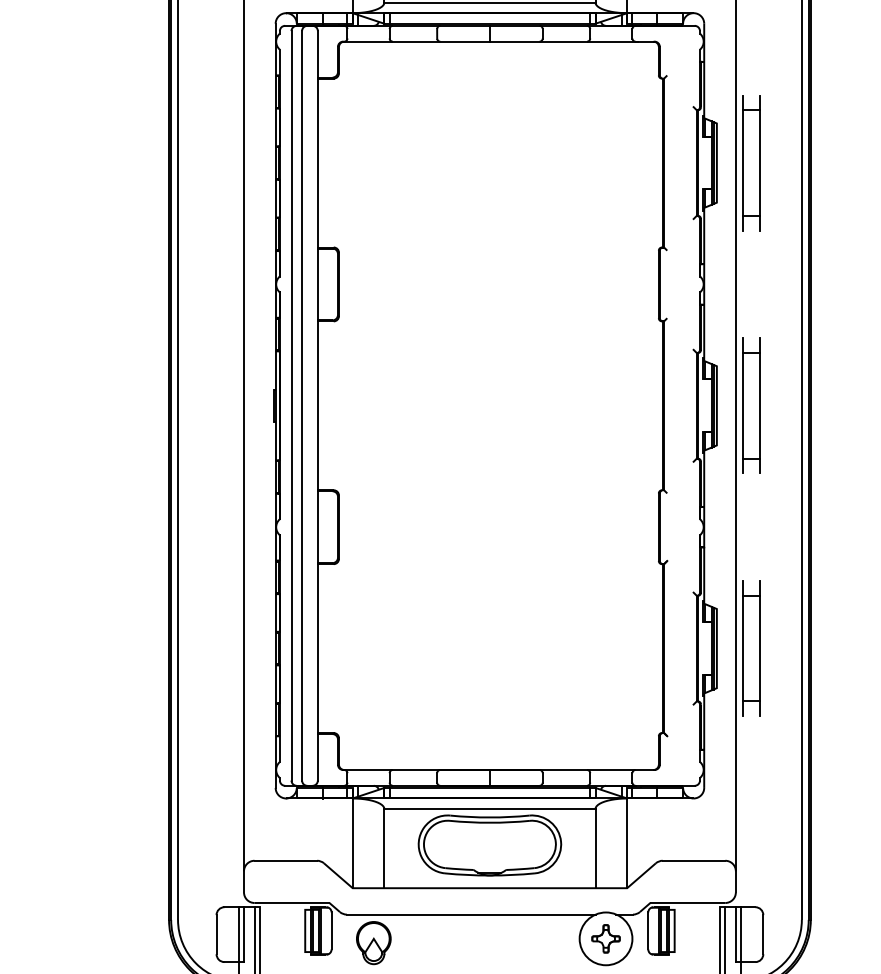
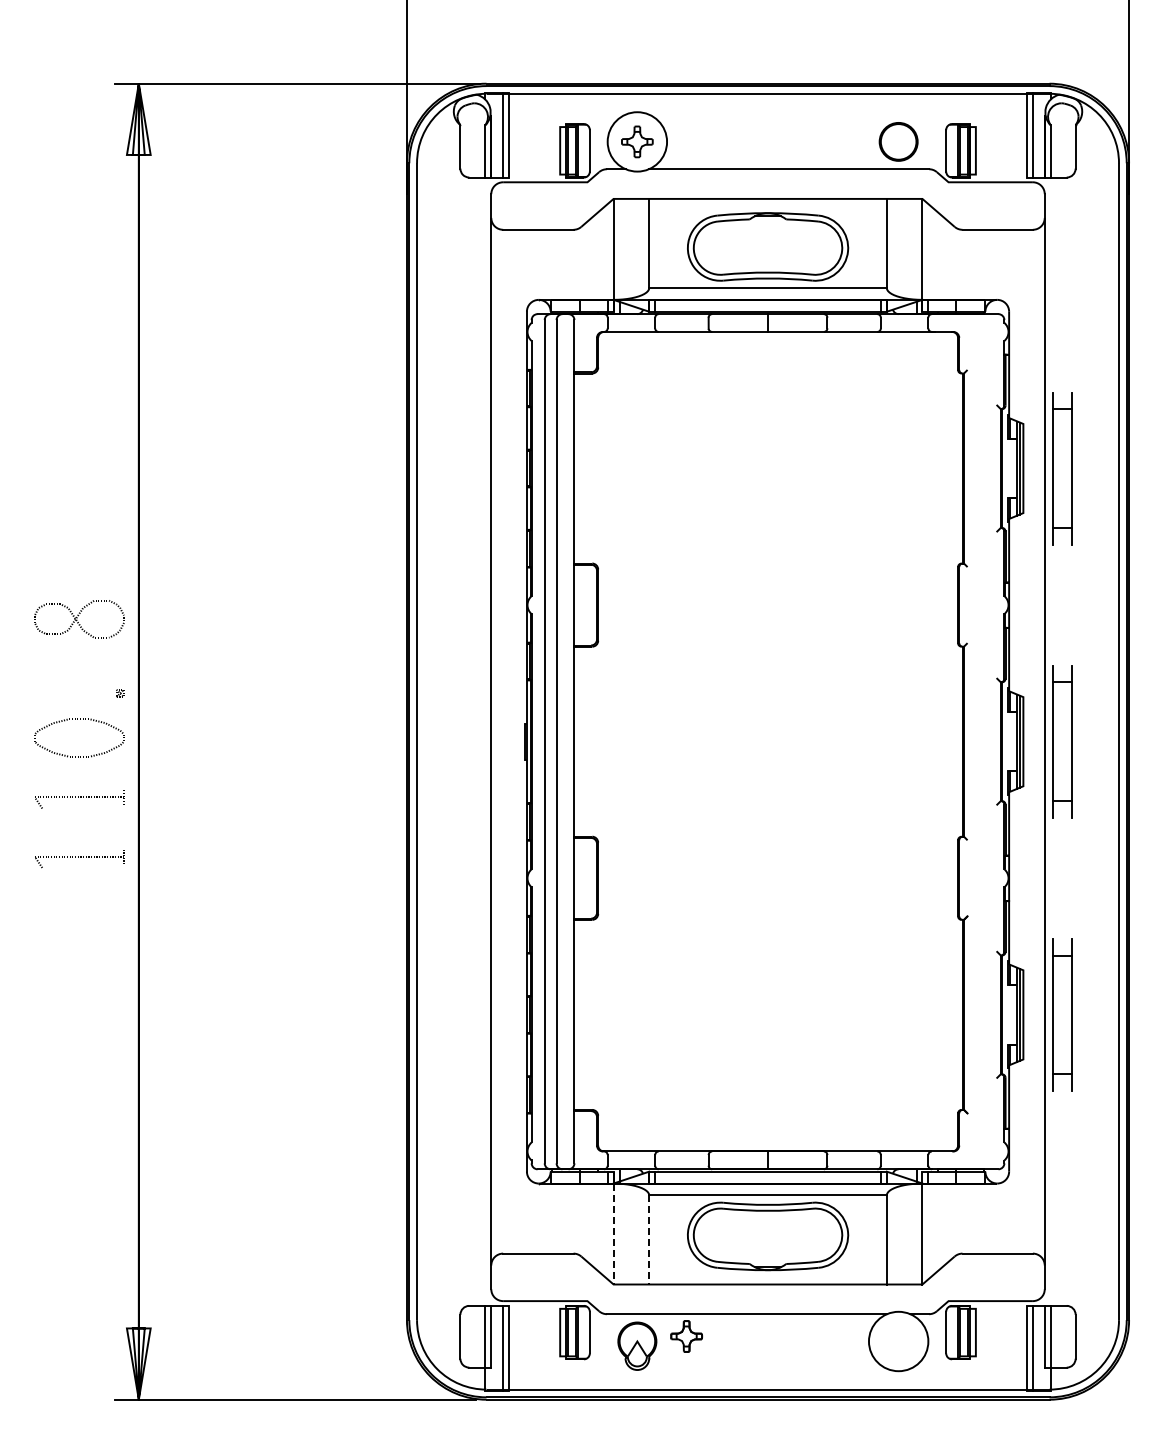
line: (352, 843) -> (613, 1234), solid -> dashed
line: (384, 848) -> (649, 1239), solid -> dashed
part: (605, 938) -> (686, 1336), moved

